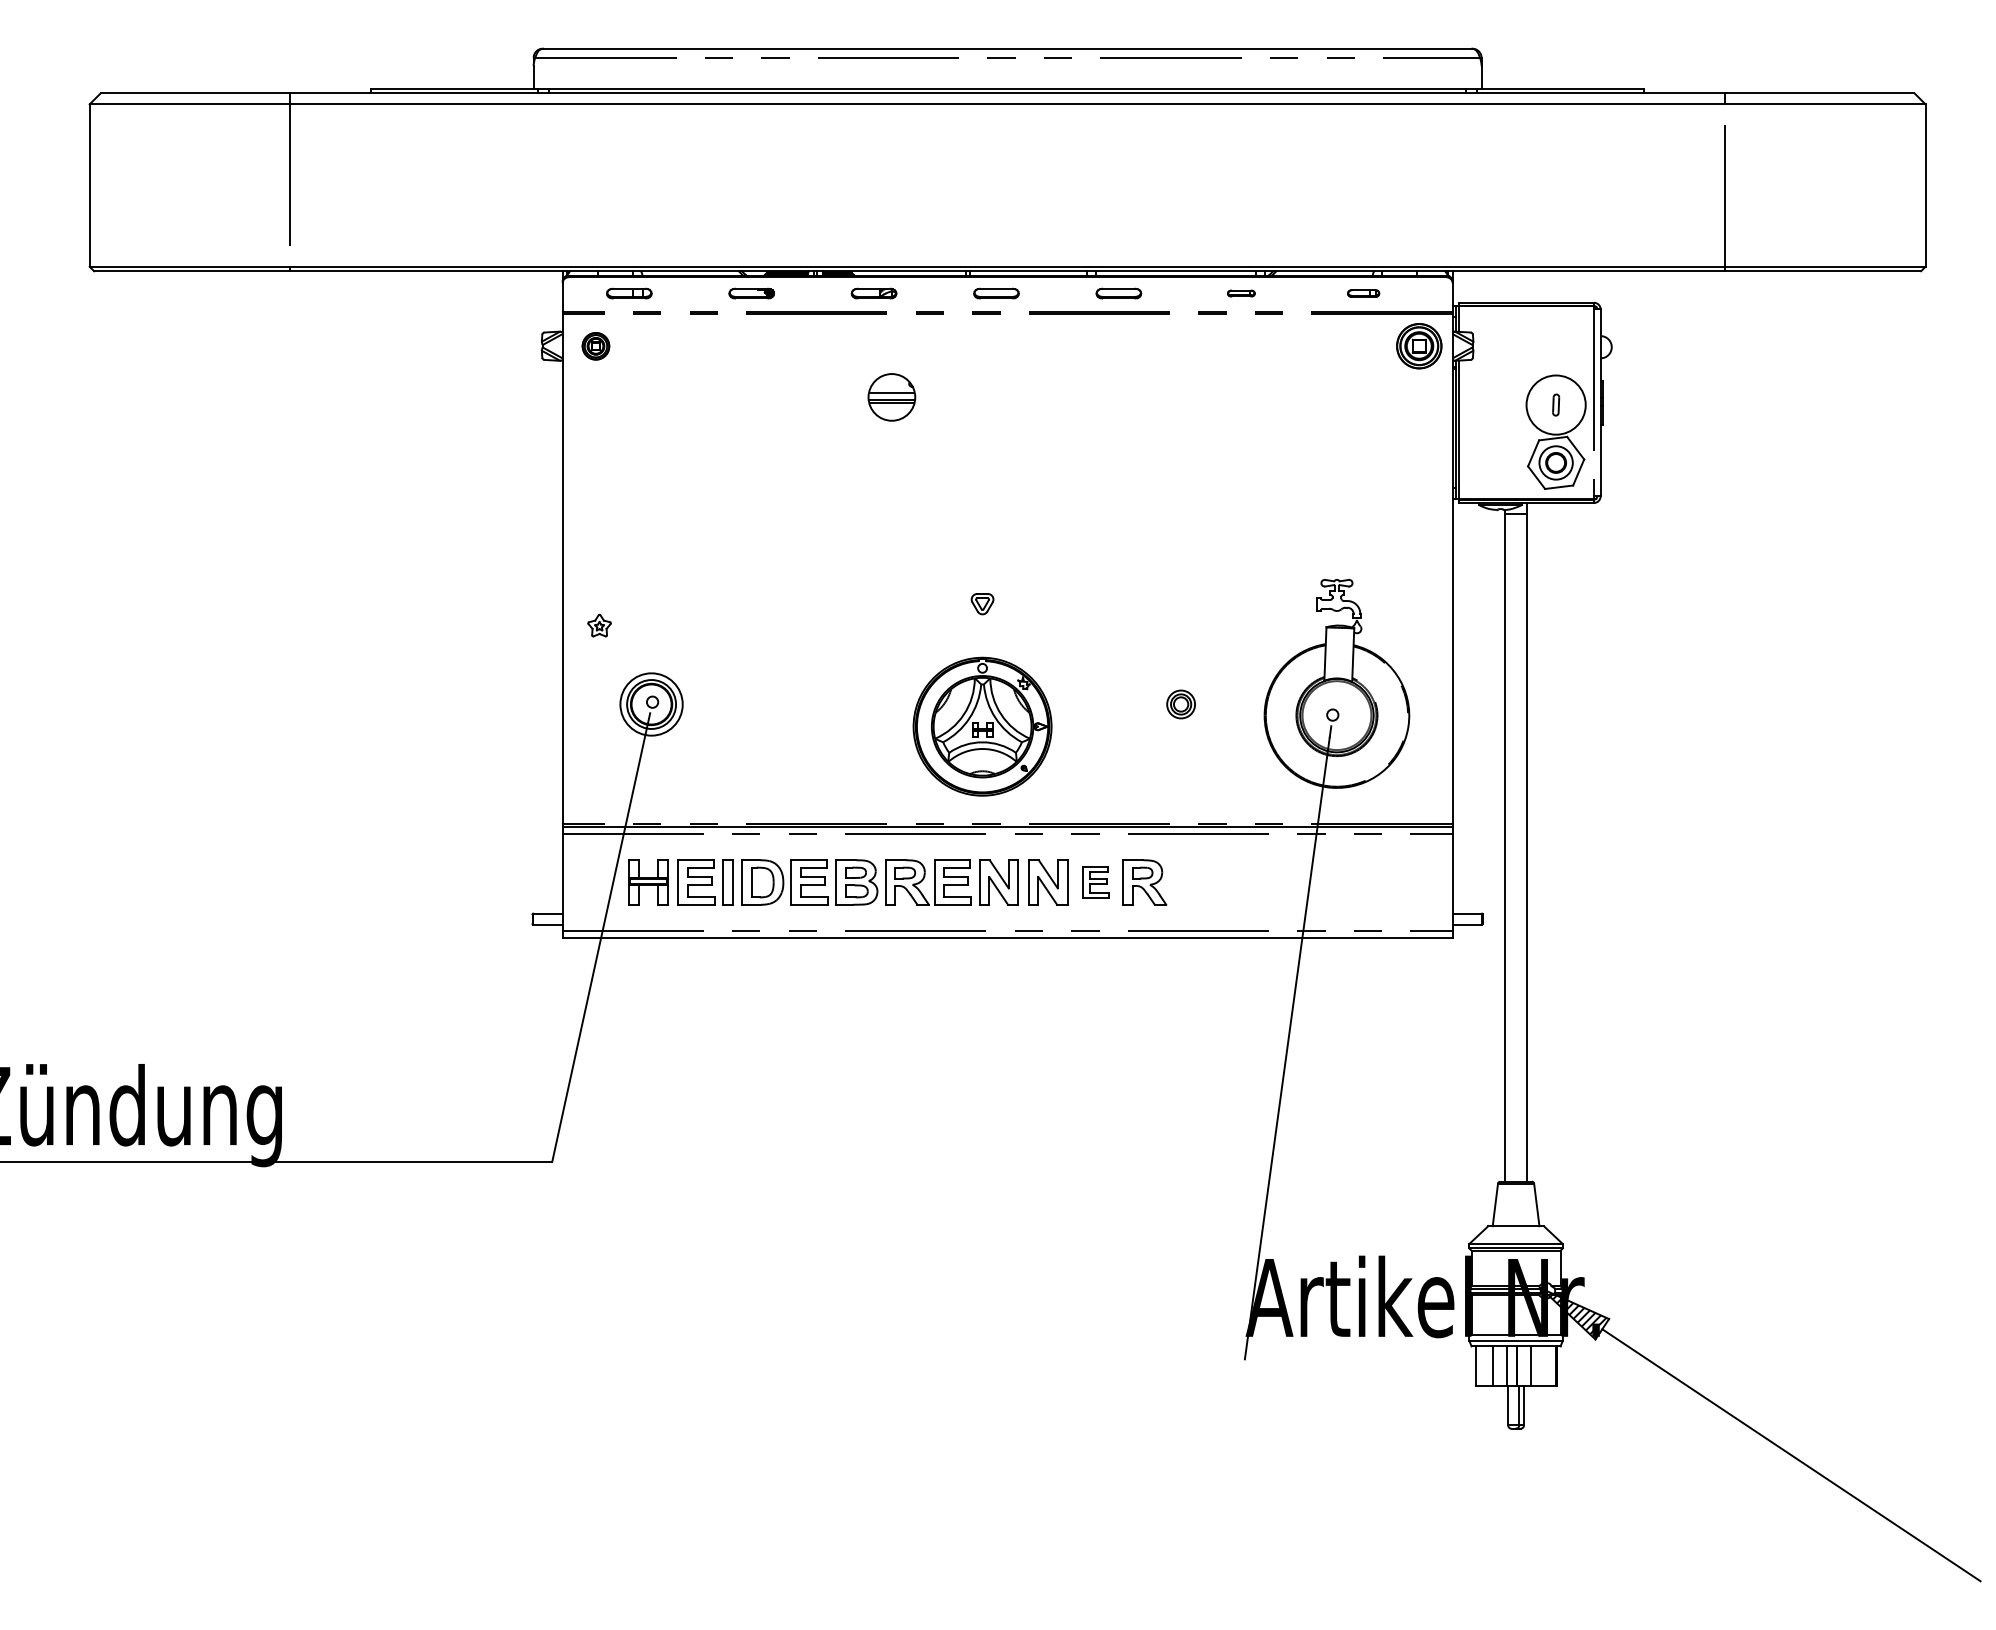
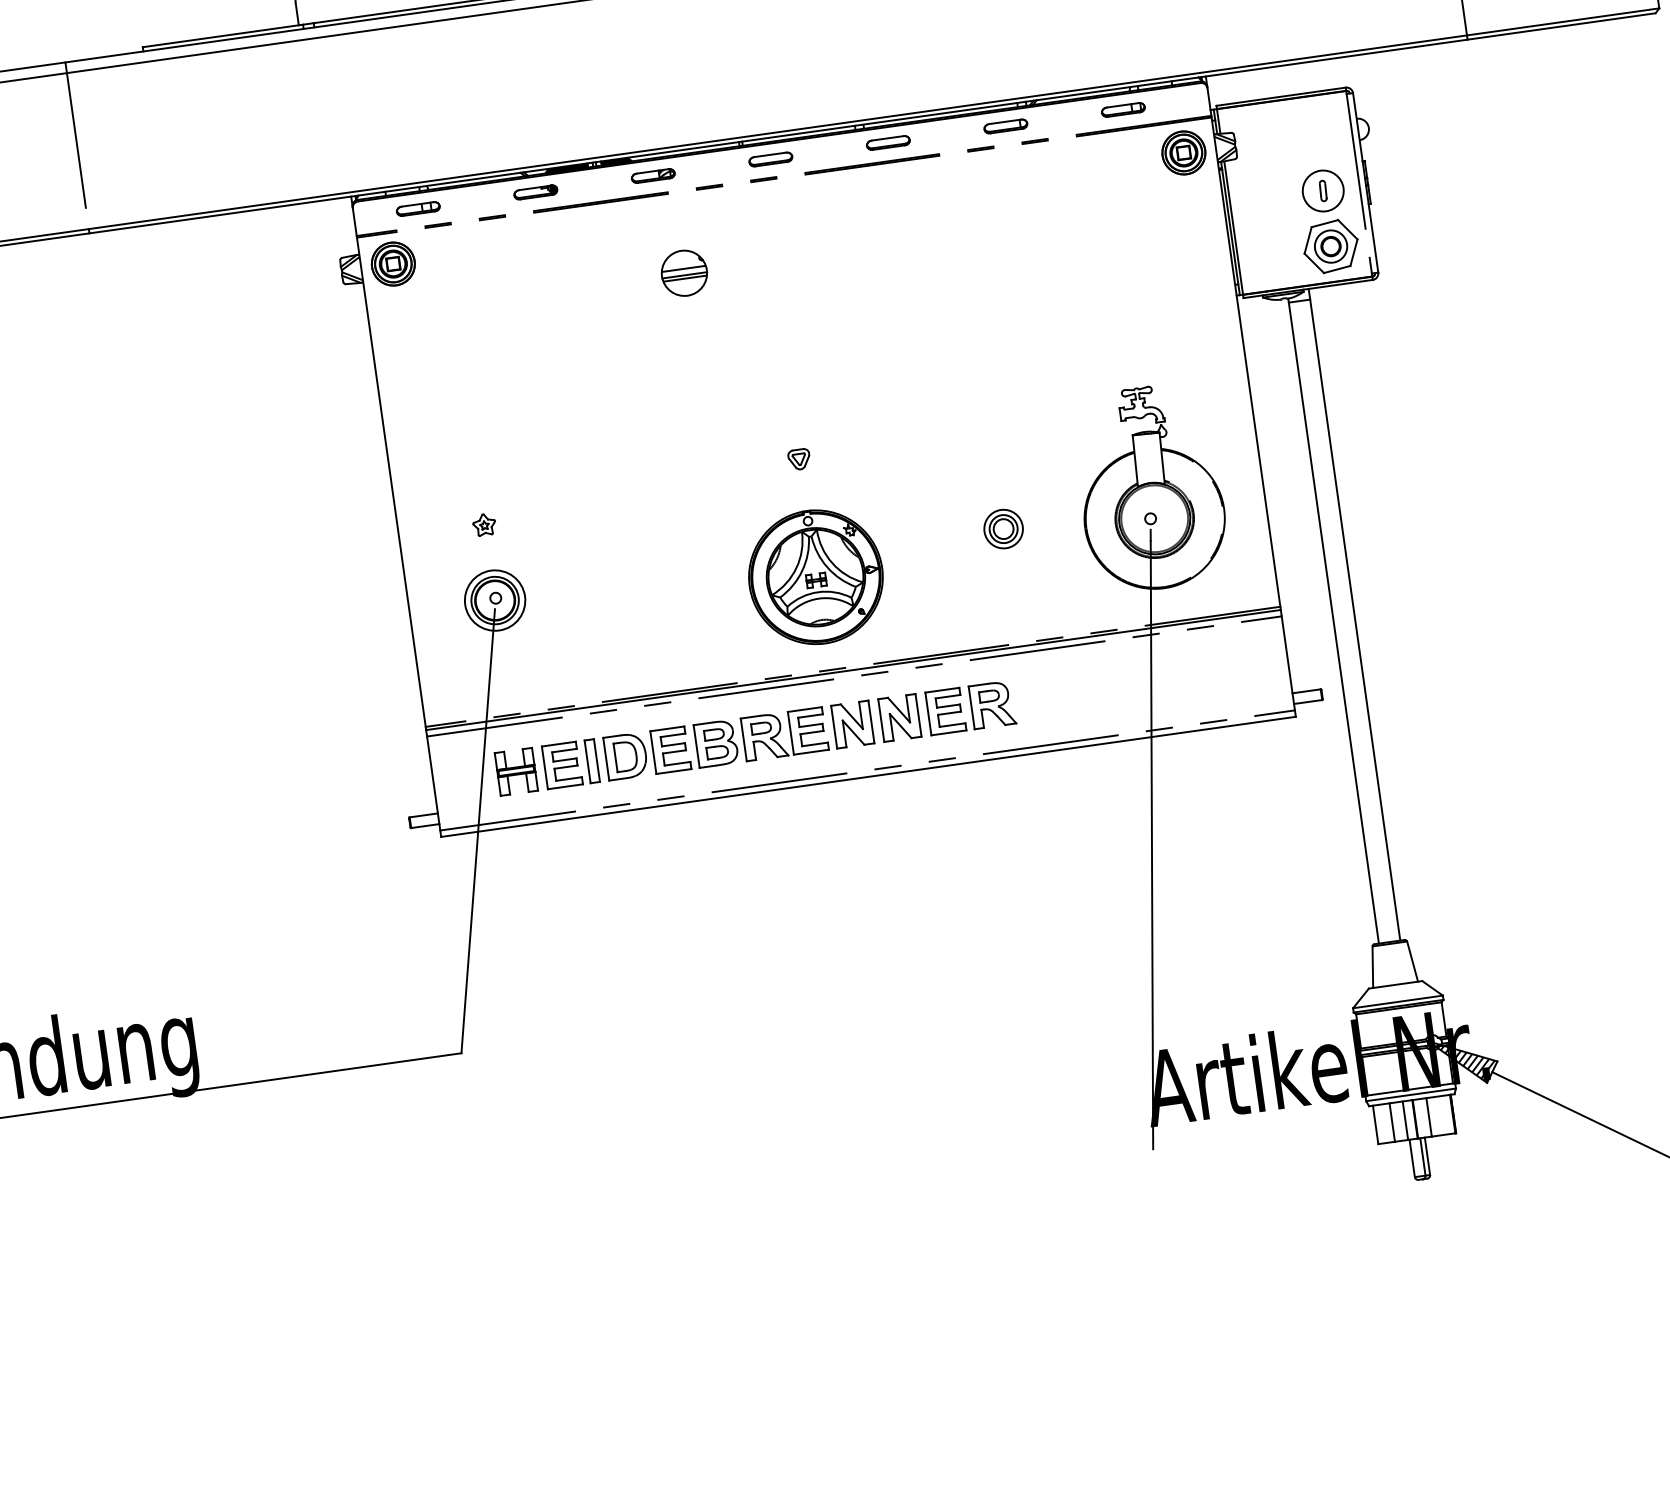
part: (1241, 293) -> (1006, 126), size x1.67
part: (1363, 293) -> (1123, 109), size x1.43
part: (595, 346) -> (392, 264), size x1.67
circle: (1556, 404) -> (1323, 190), size x0.71
part: (599, 625) -> (484, 524), moved
part: (1180, 704) -> (1002, 529), size x1.43
part: (1095, 882) -> (945, 711), size x1.43

